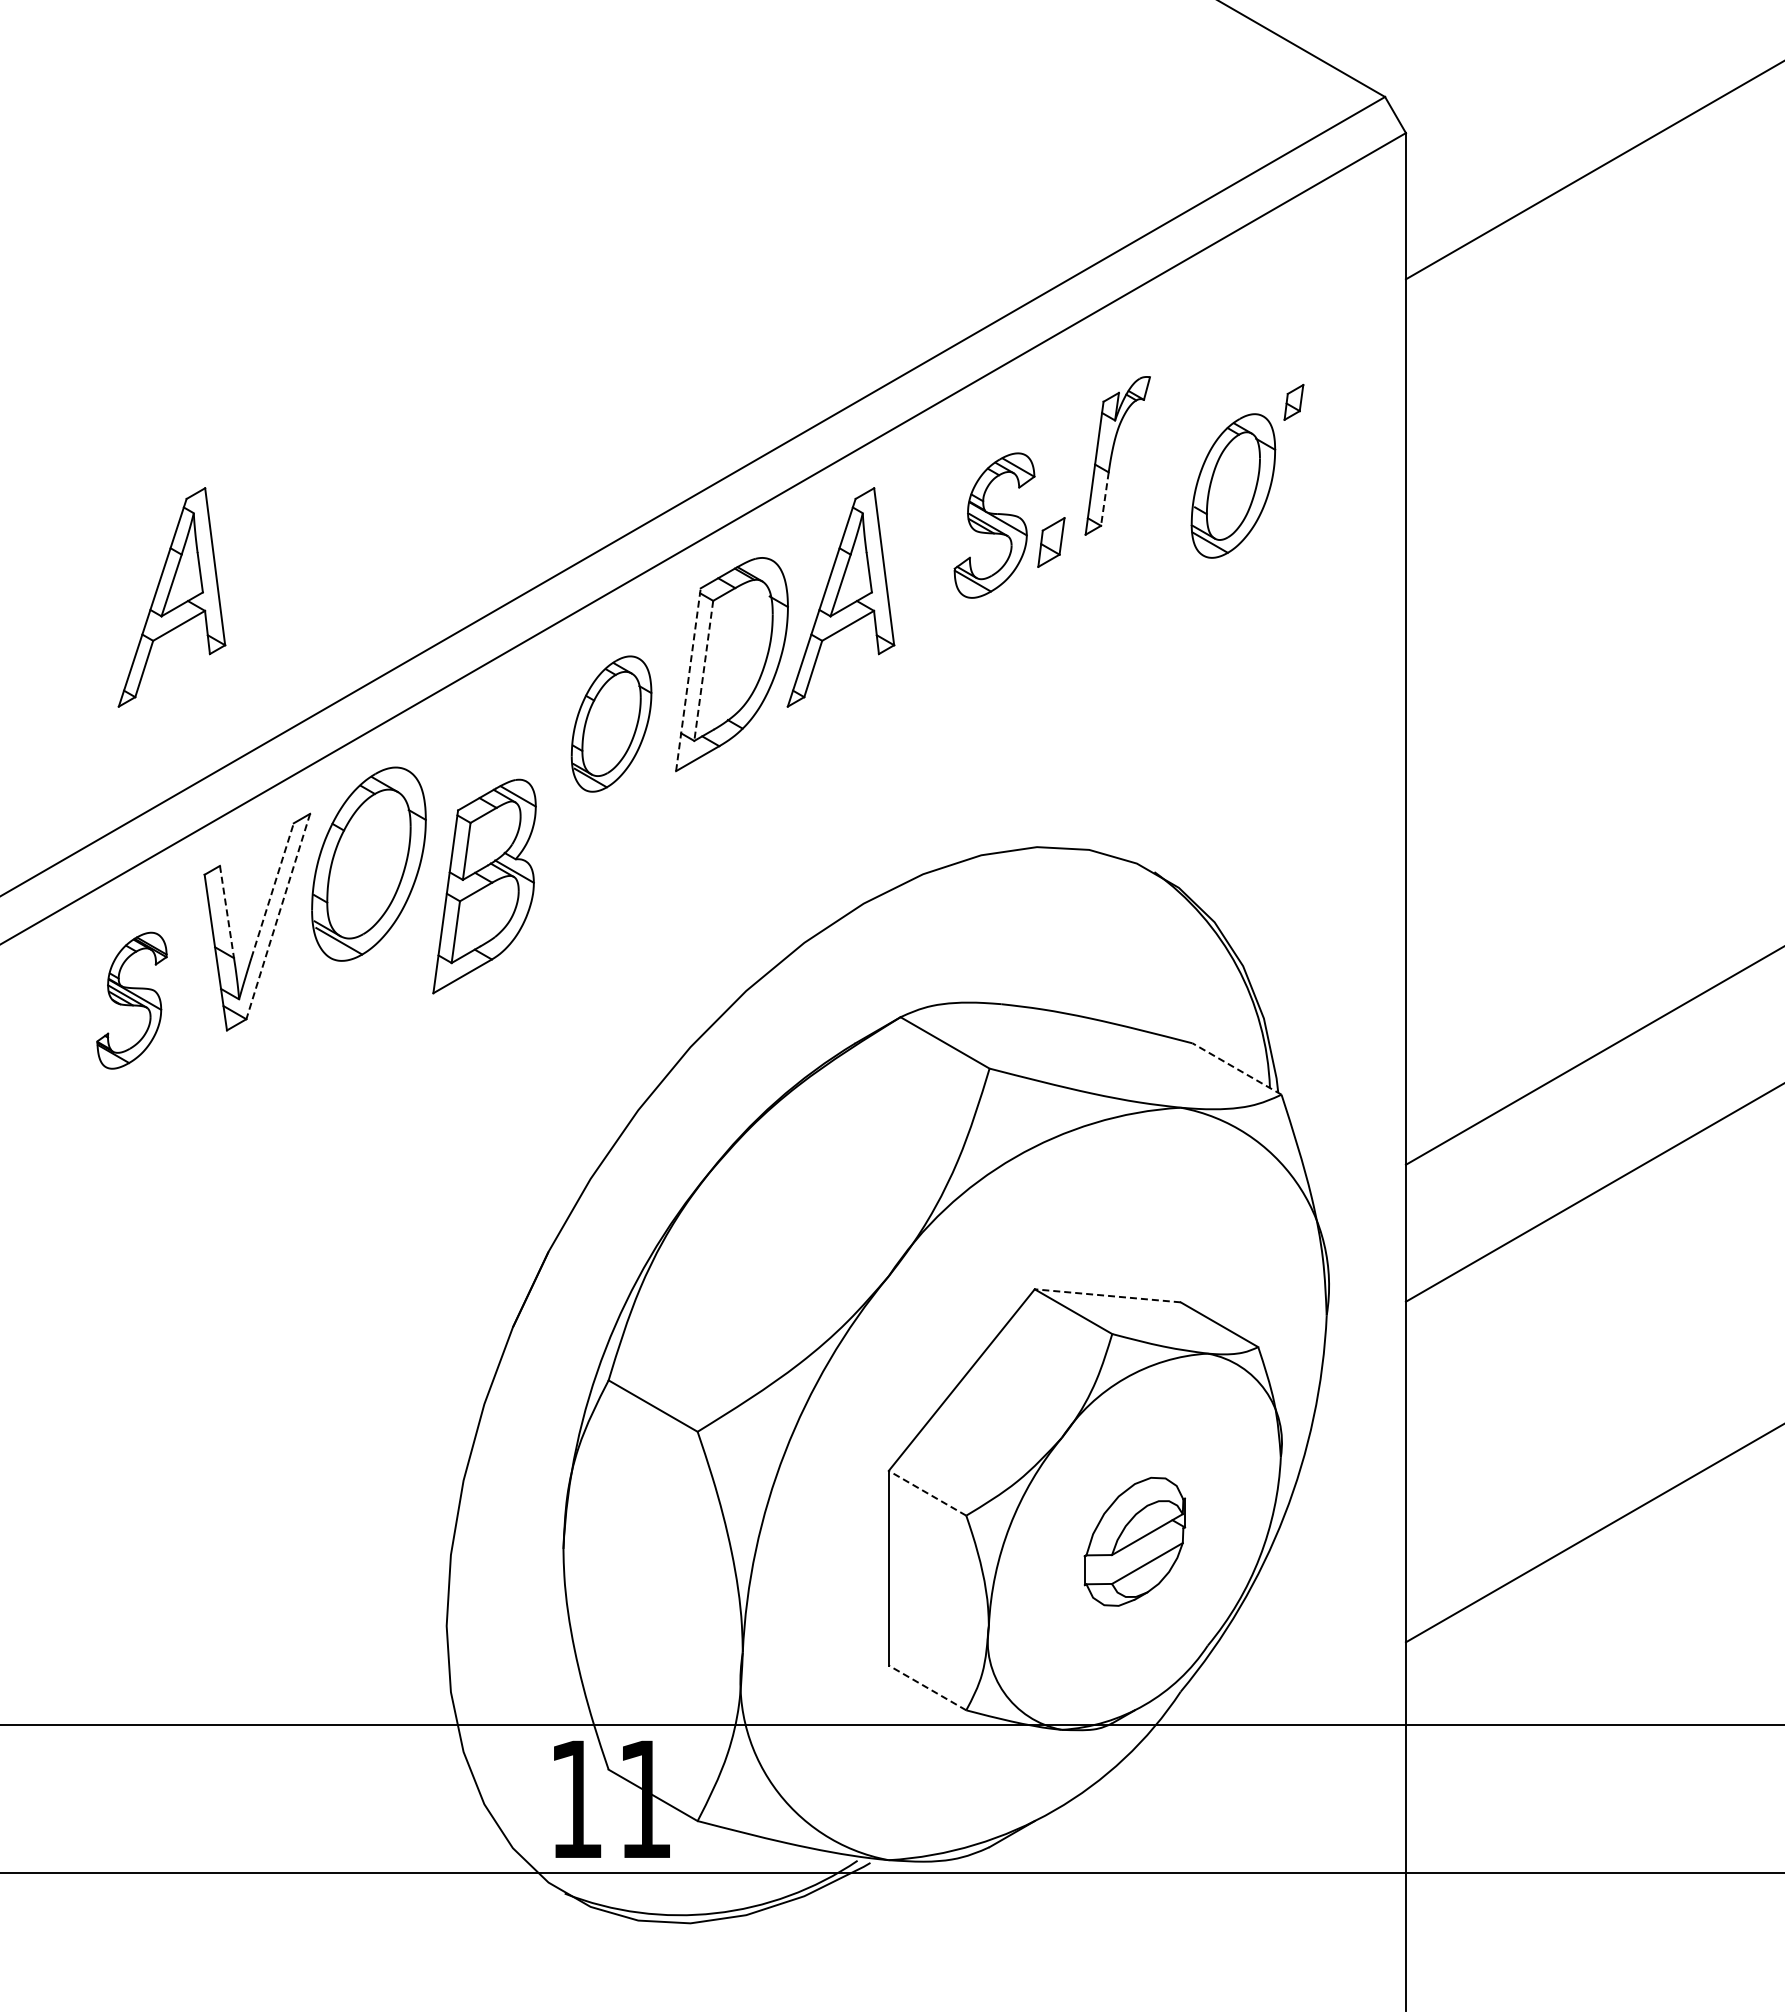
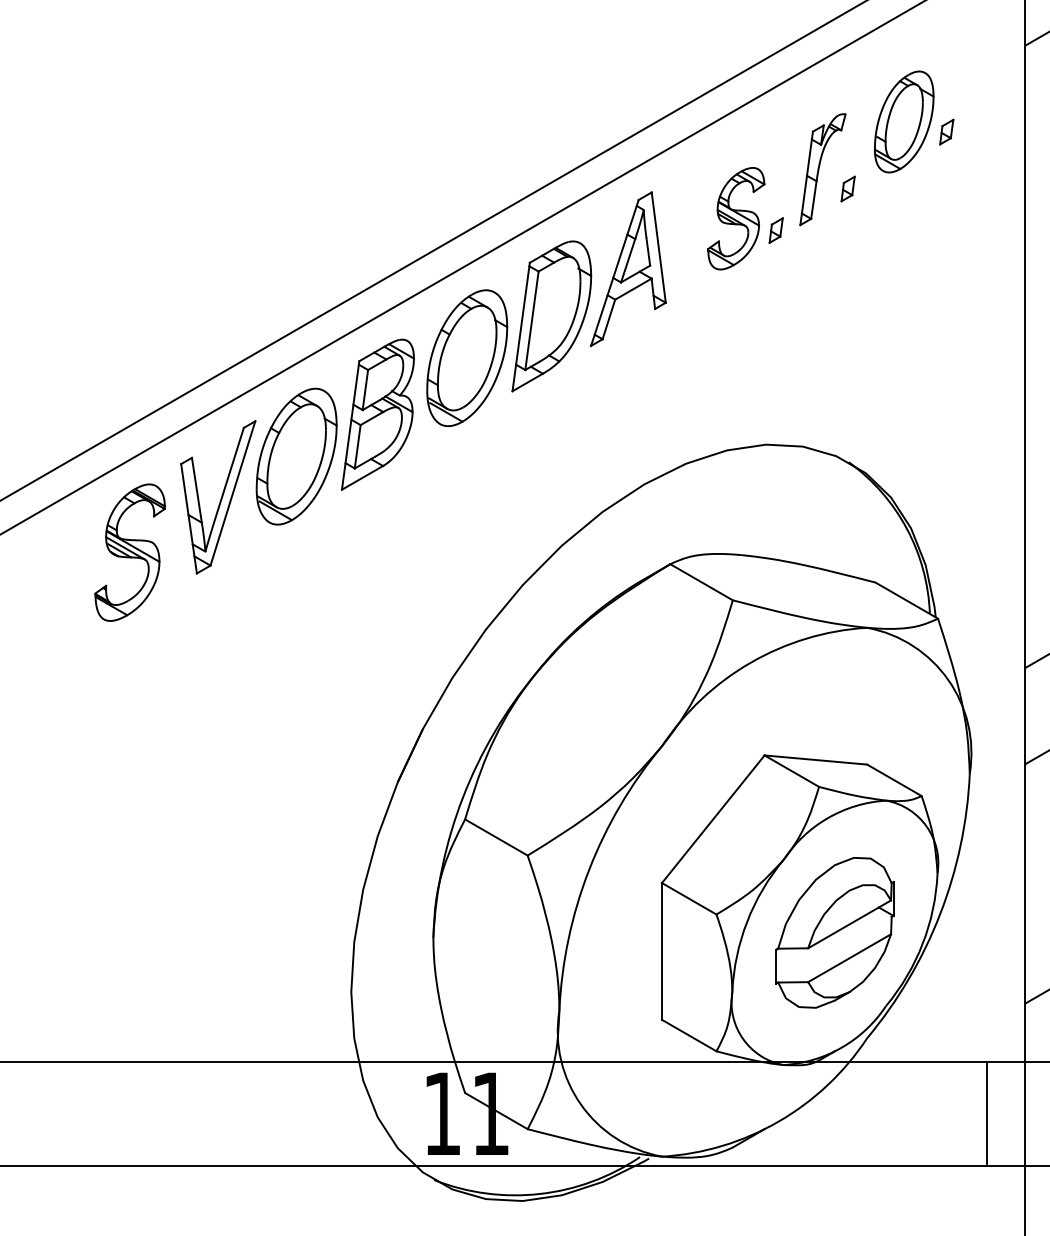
part: (1153, 483) -> (848, 189), added
part: (1233, 485) -> (904, 121), moved
line: (1104, 499) -> (813, 200), dashed -> solid
part: (1050, 542) -> (775, 230), size x0.71
part: (171, 597) -> (157, 269), removed
line: (703, 670) -> (531, 320), dashed -> solid
line: (688, 679) -> (521, 326), dashed -> solid
part: (611, 723) -> (467, 357), size x1.43
part: (484, 886) -> (377, 414), moved
line: (272, 890) -> (228, 475), dashed -> solid
line: (227, 912) -> (197, 490), dashed -> solid
line: (278, 916) -> (233, 493), dashed -> solid
part: (131, 1000) -> (129, 552), size x1.43
line: (1236, 1068) -> (906, 600), dashed -> solid
line: (1107, 1295) -> (815, 759), dashed -> solid
line: (927, 1493) -> (689, 898), dashed -> solid
part: (1134, 1541) -> (834, 932), size x1.67
line: (927, 1687) -> (689, 1035), dashed -> solid
line: (1350, 1798) -> (986, 1113), added

